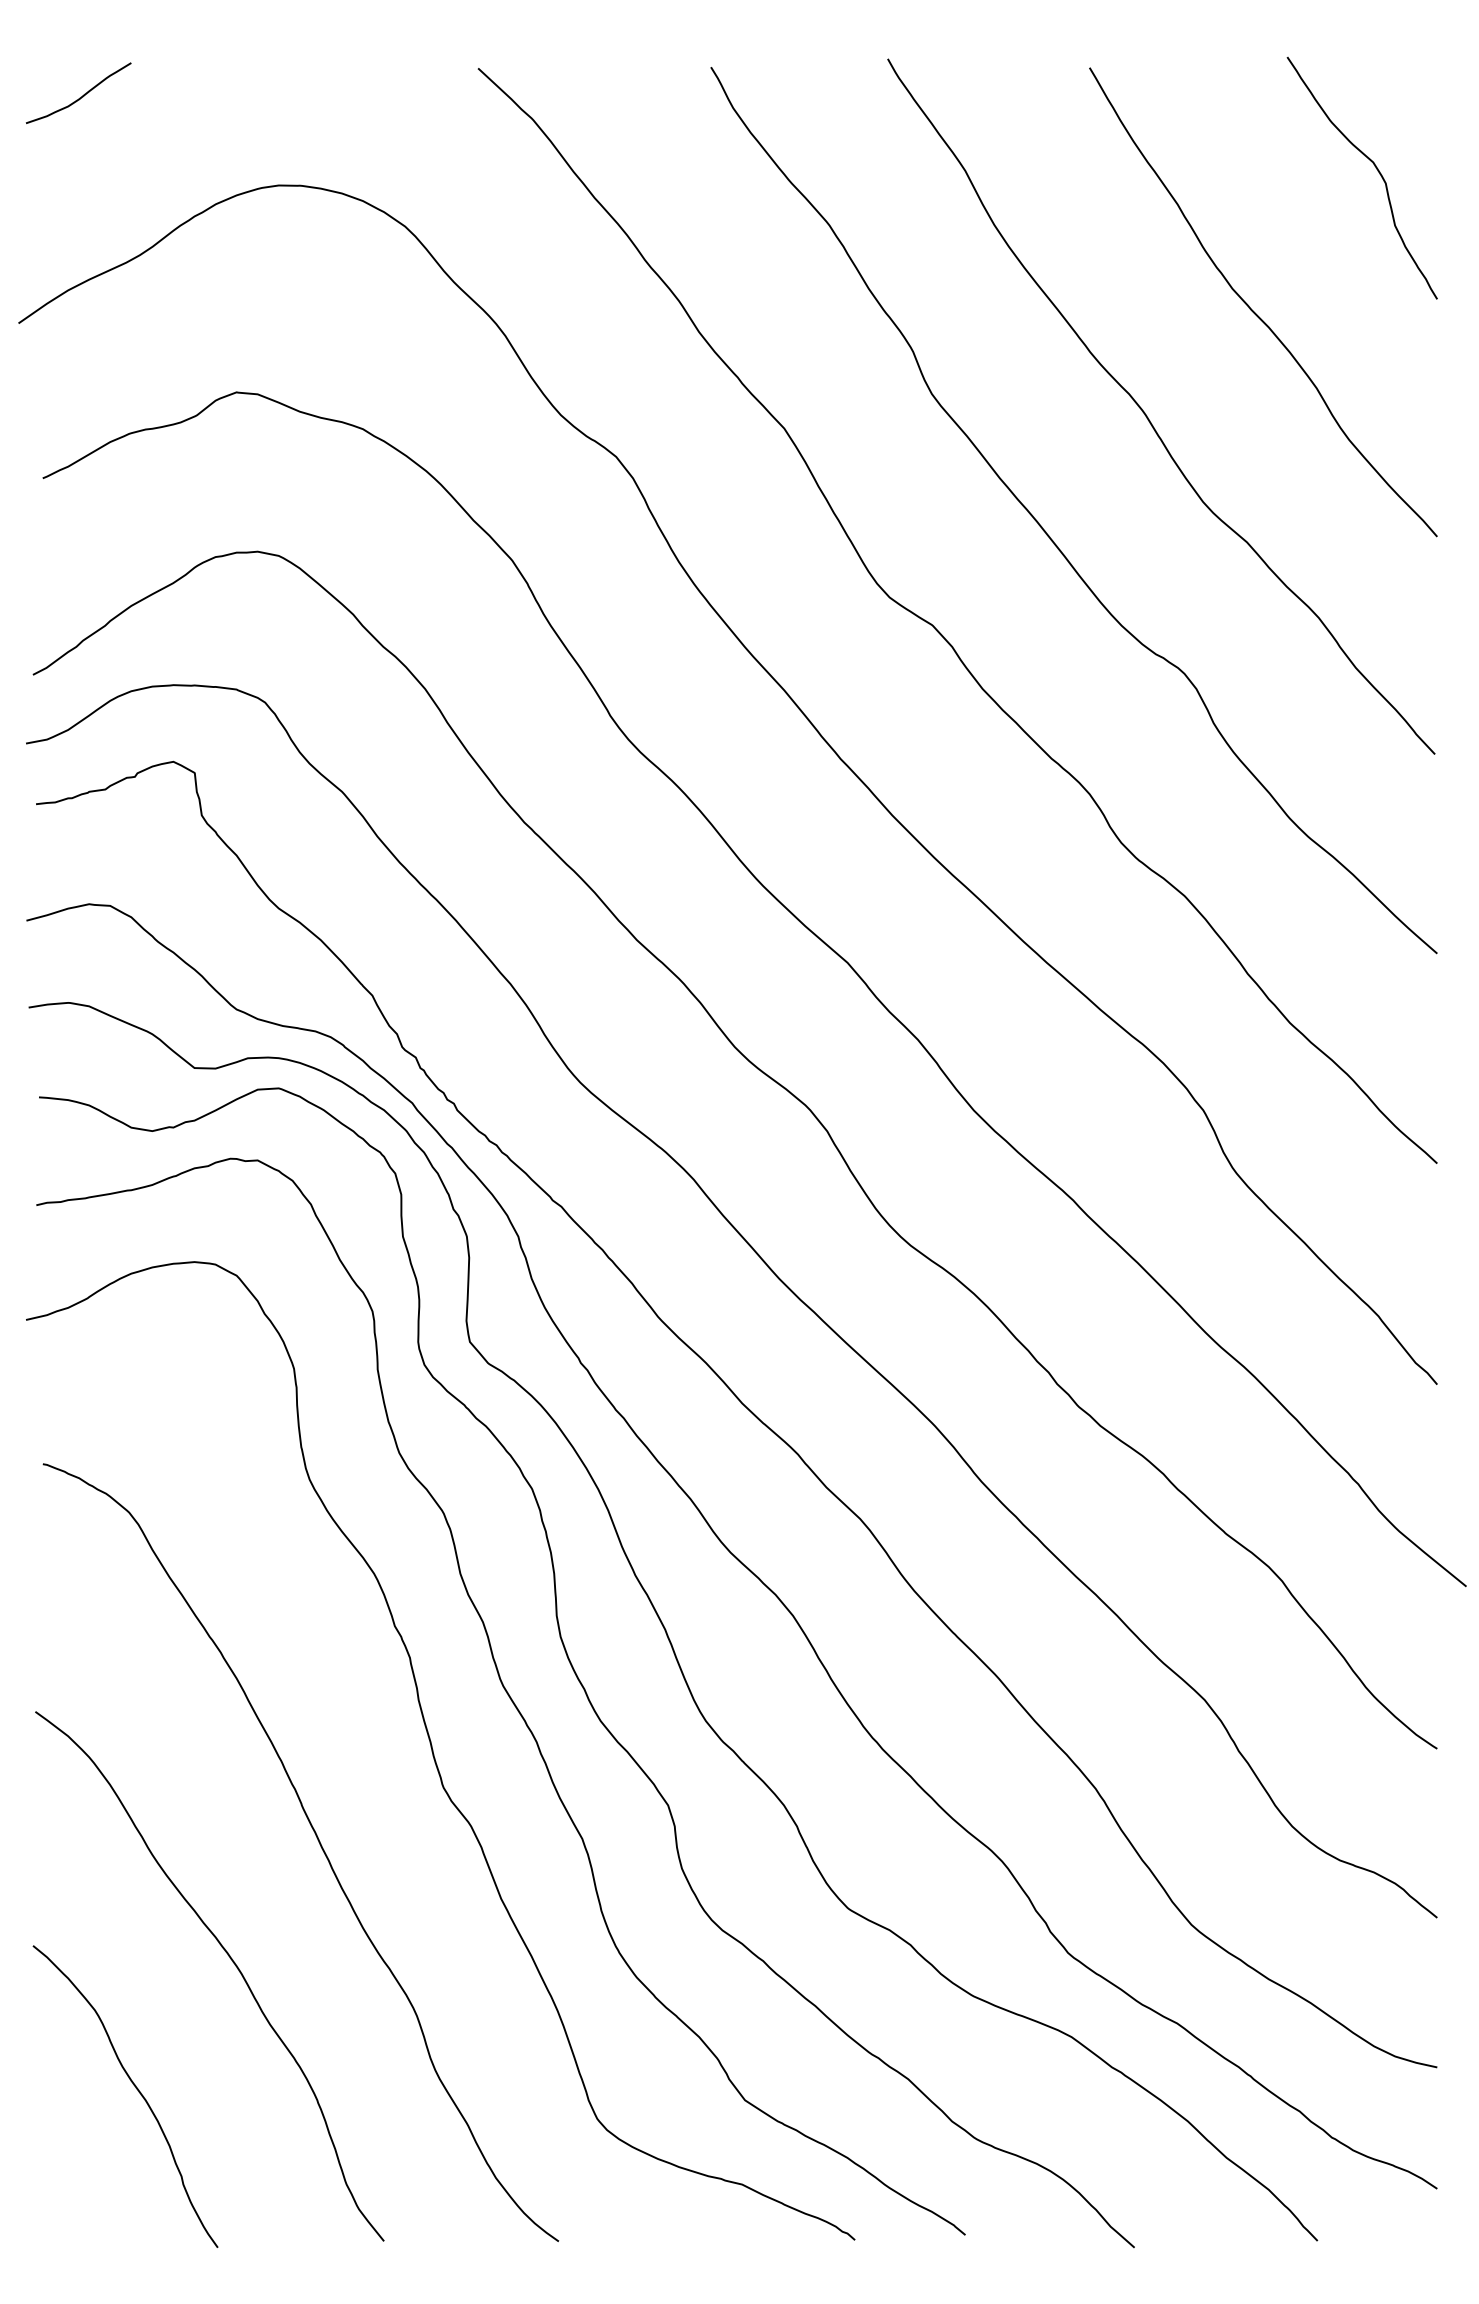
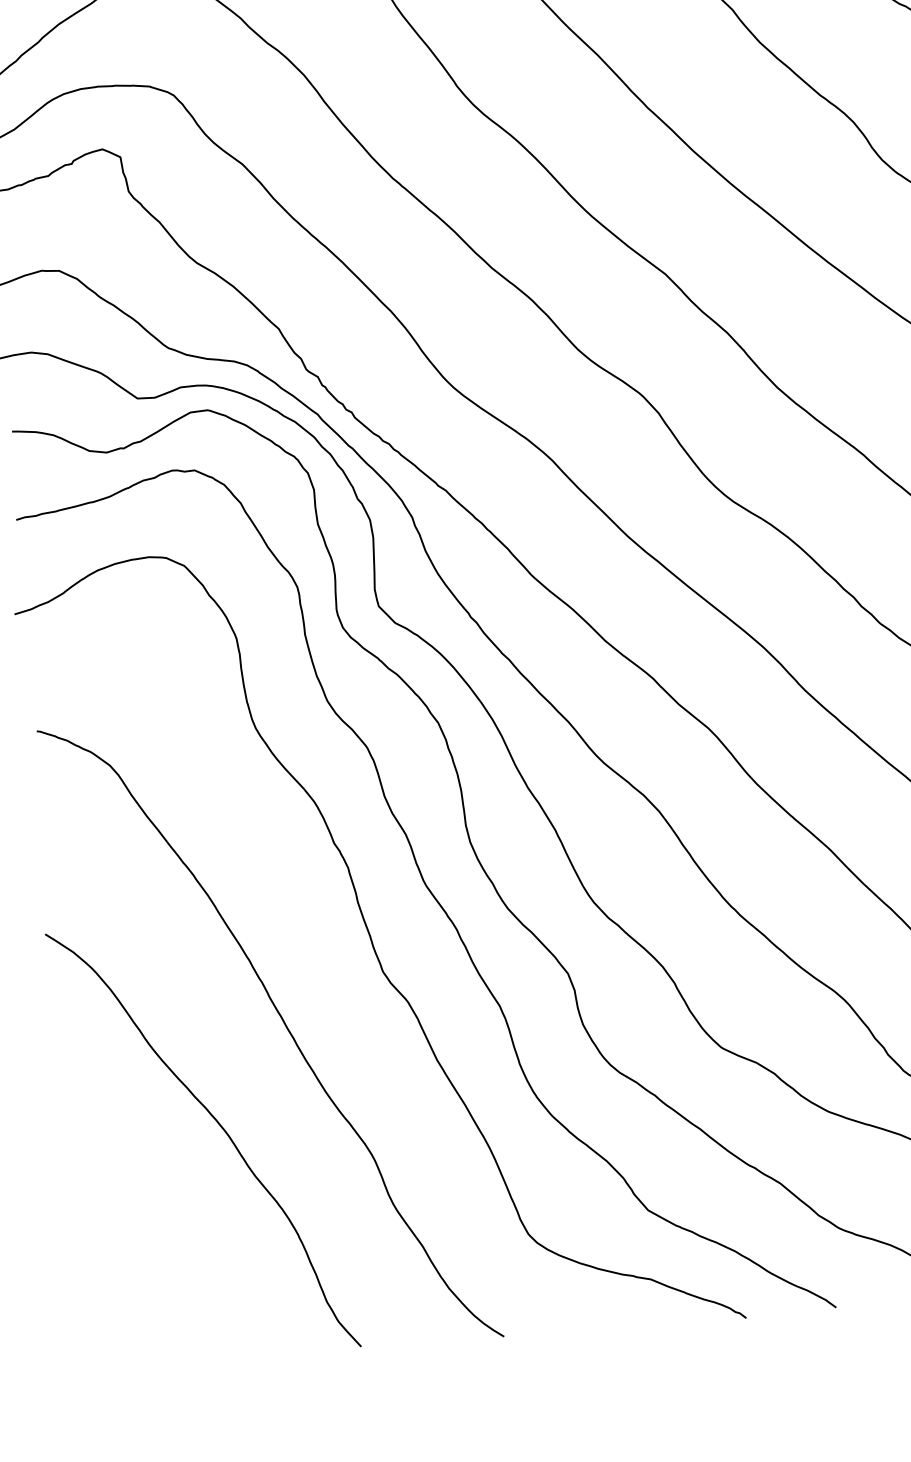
curve: (135, 2088) -> (149, 1236), removed

